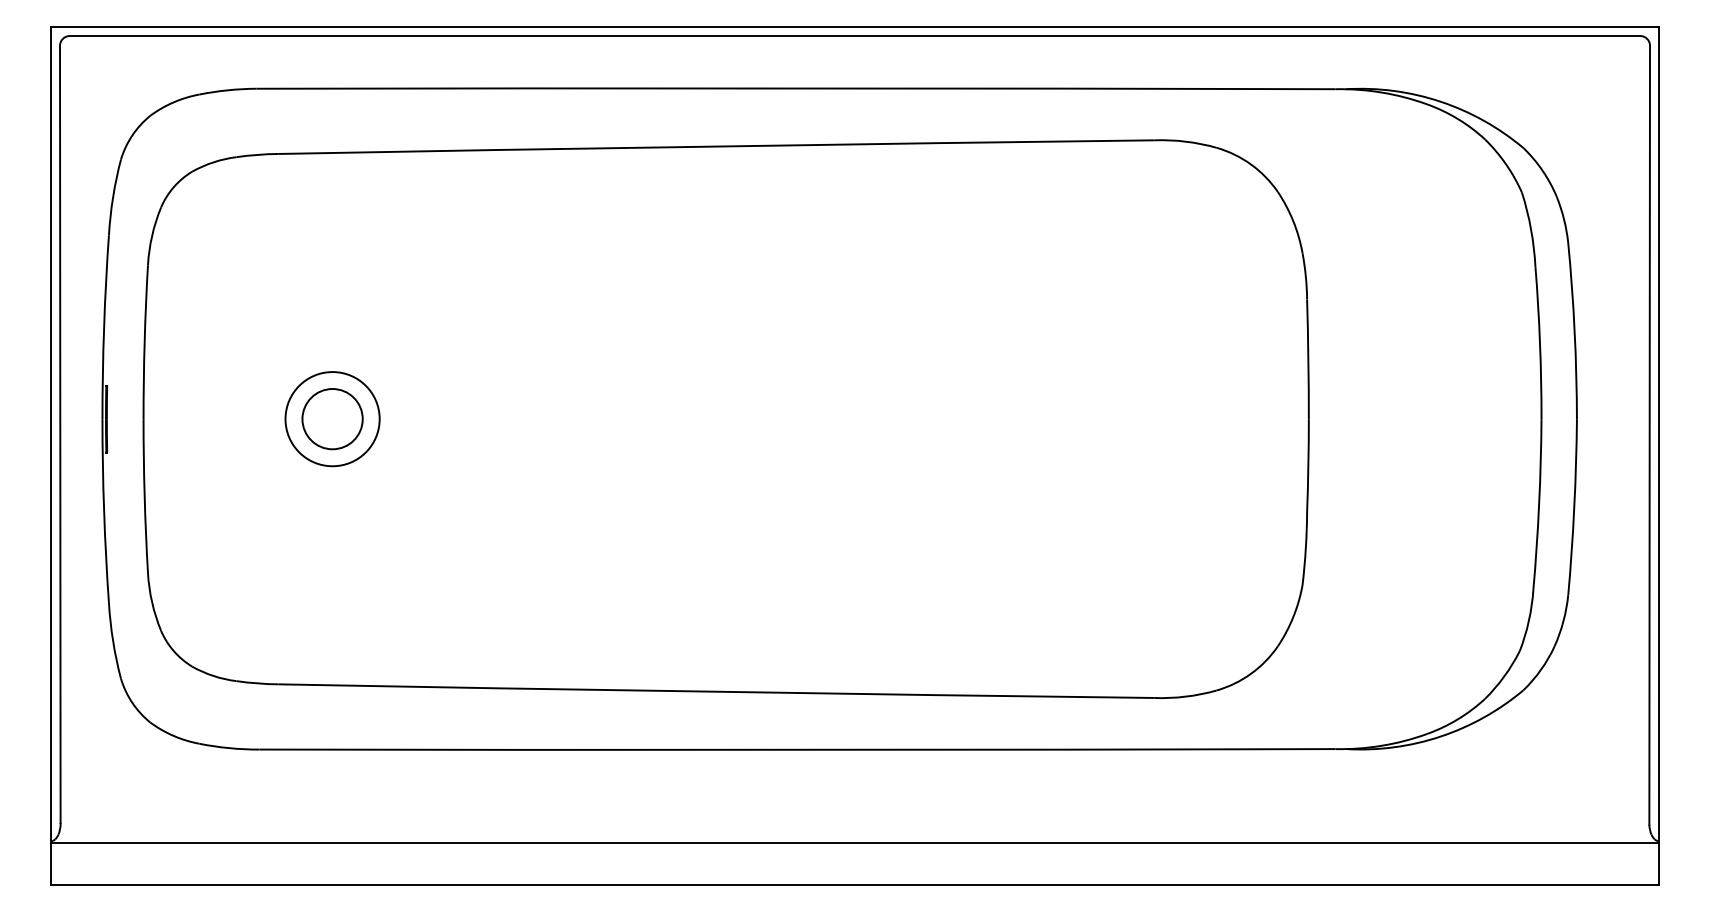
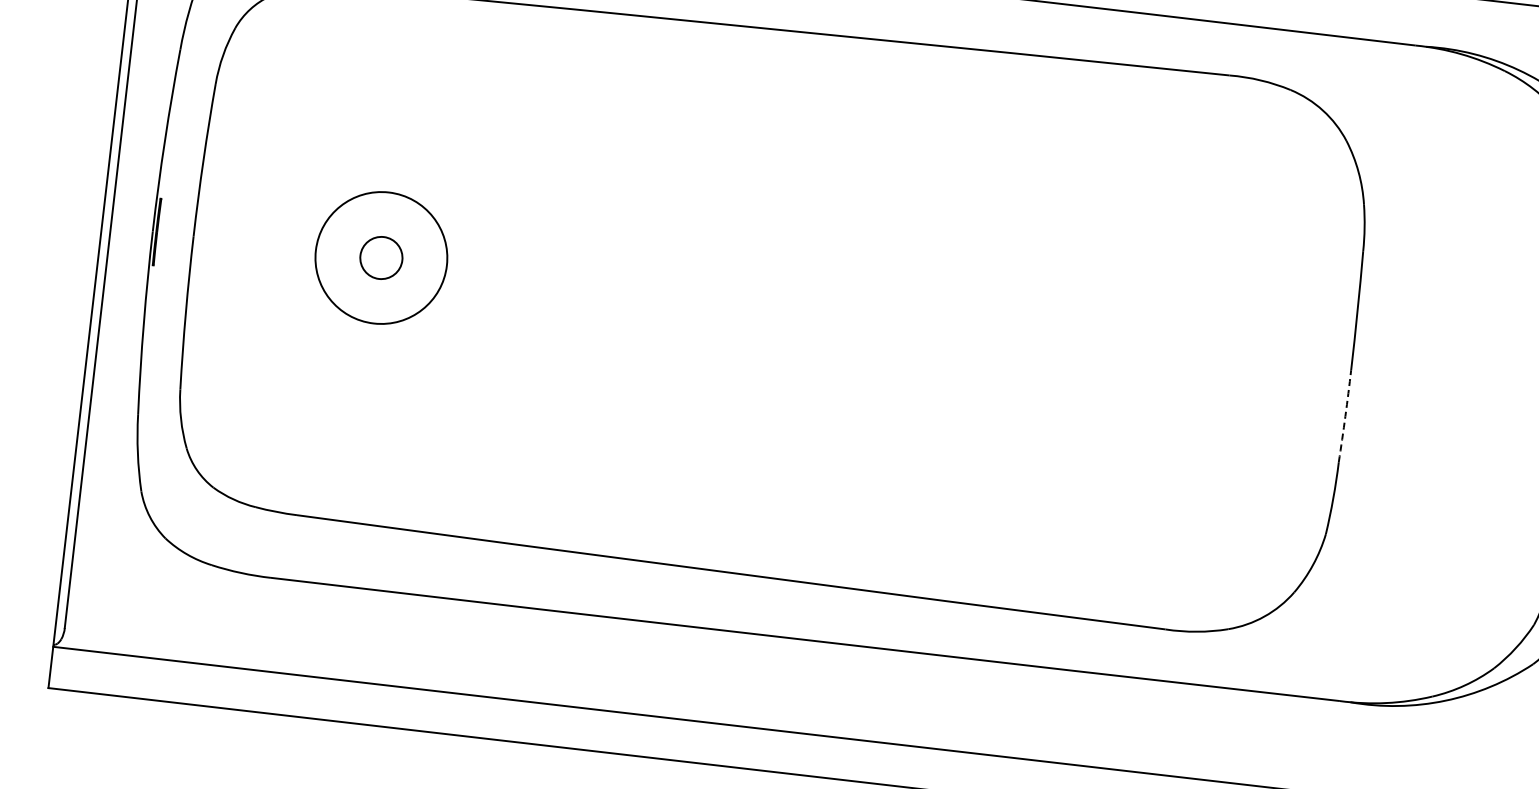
circle: (332, 419) -> (381, 258), size x0.7
circle: (332, 419) -> (381, 258), size x1.4
arc: (1308, 465) -> (1345, 416), solid -> dashed

